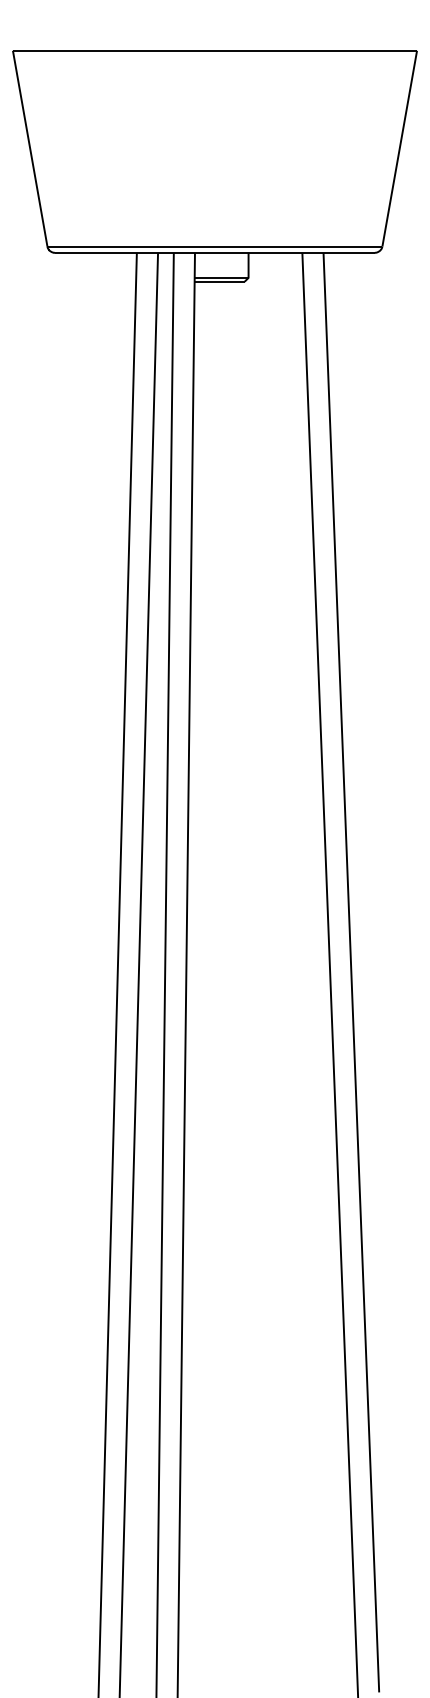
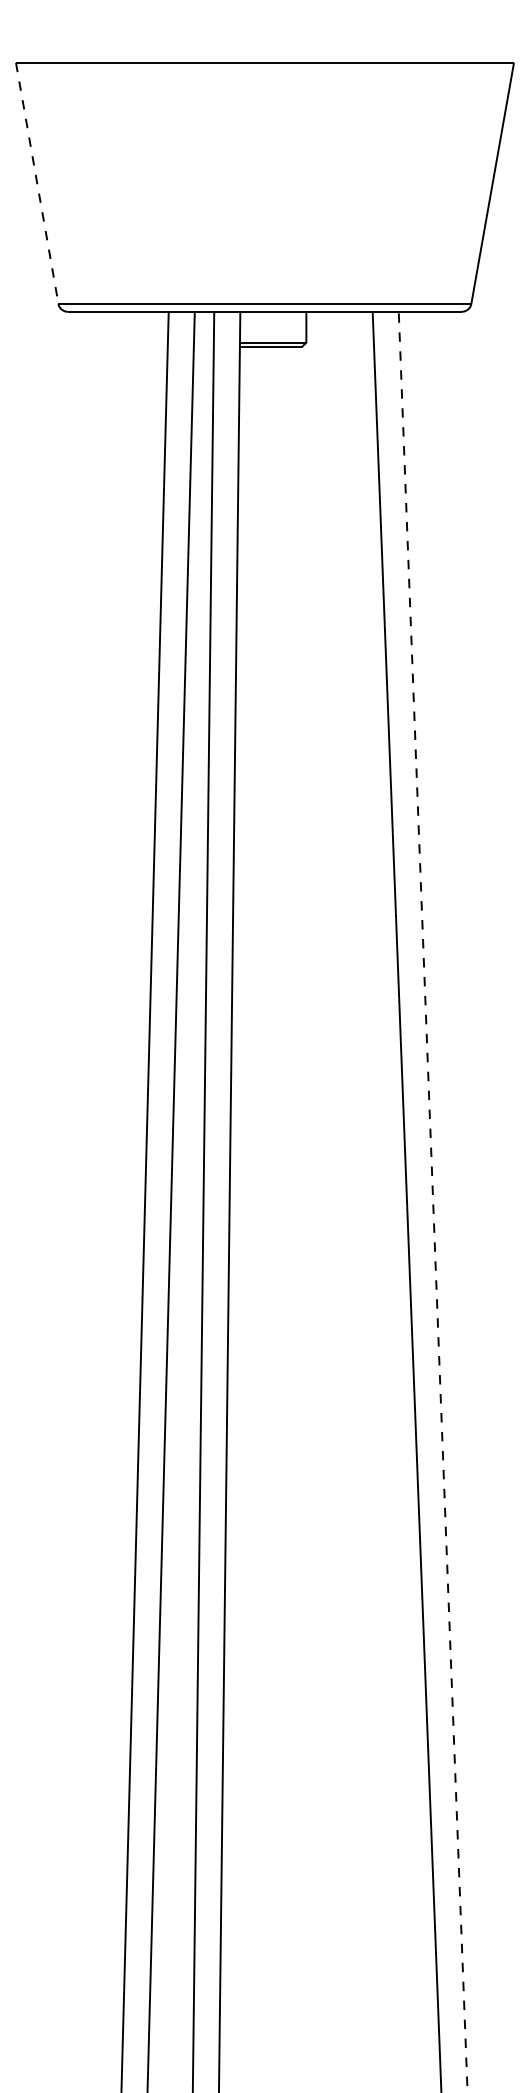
line: (30, 148) -> (37, 183), solid -> dashed
line: (351, 972) -> (433, 1198), solid -> dashed

